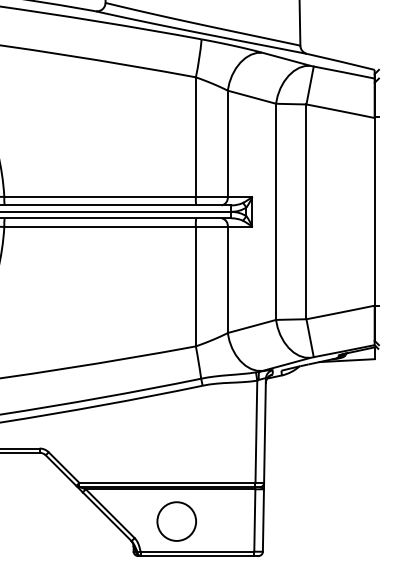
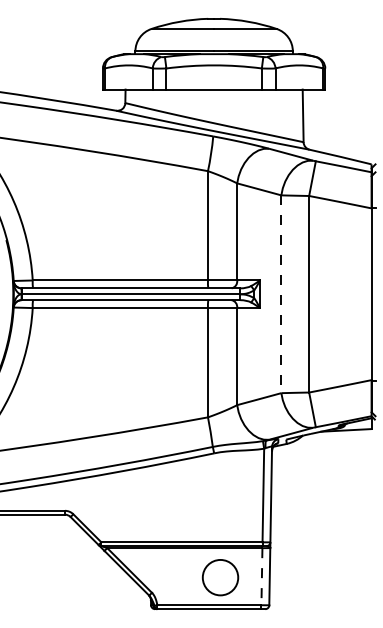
line: (276, 212) -> (281, 294), solid -> dashed
line: (254, 520) -> (261, 576), solid -> dashed
circle: (176, 521) -> (220, 577), moved

